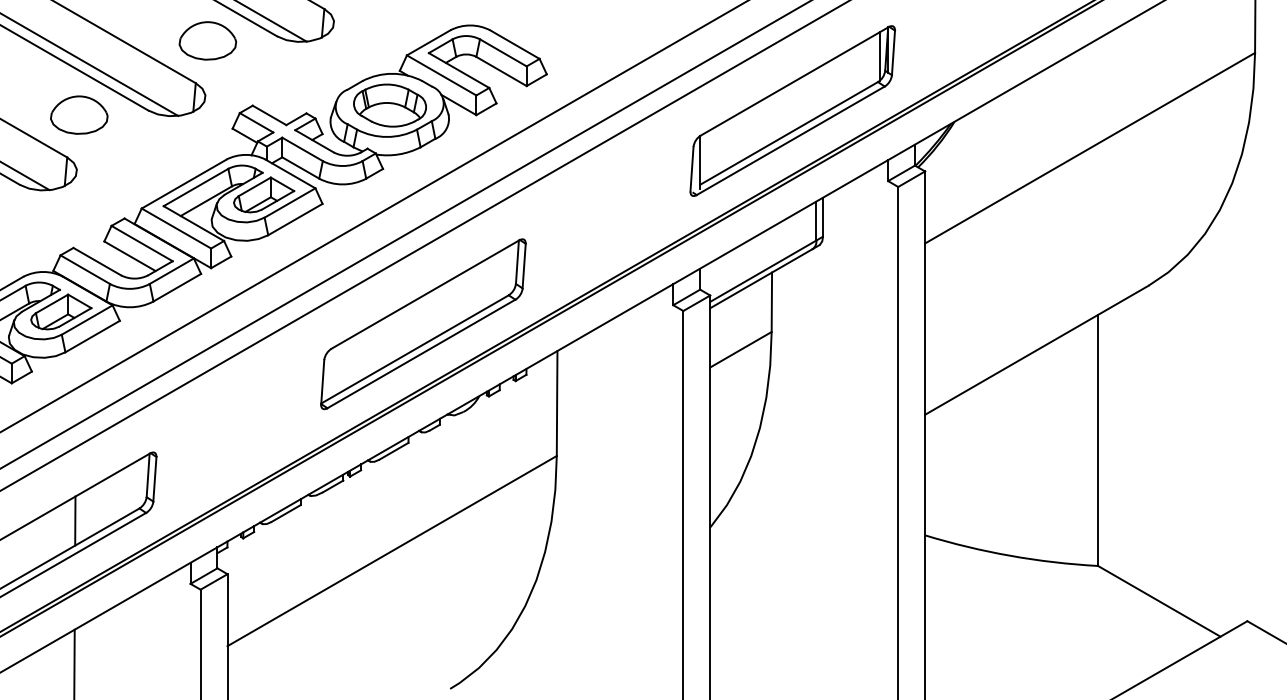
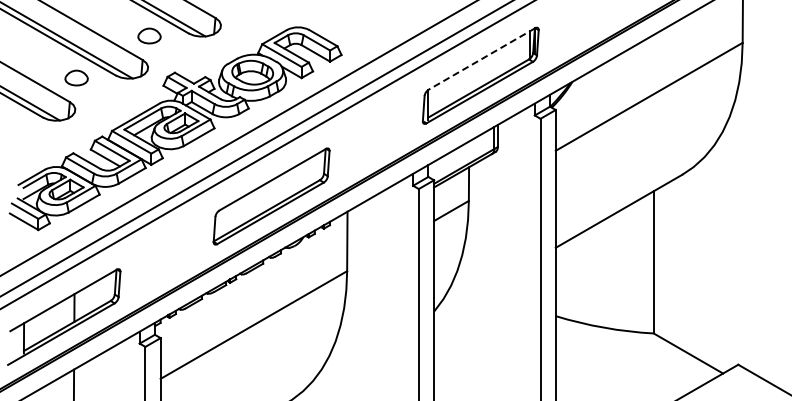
part: (207, 39) -> (149, 35), size x0.7
line: (793, 82) -> (481, 59), solid -> dashed
part: (78, 114) -> (76, 77), size x0.7

